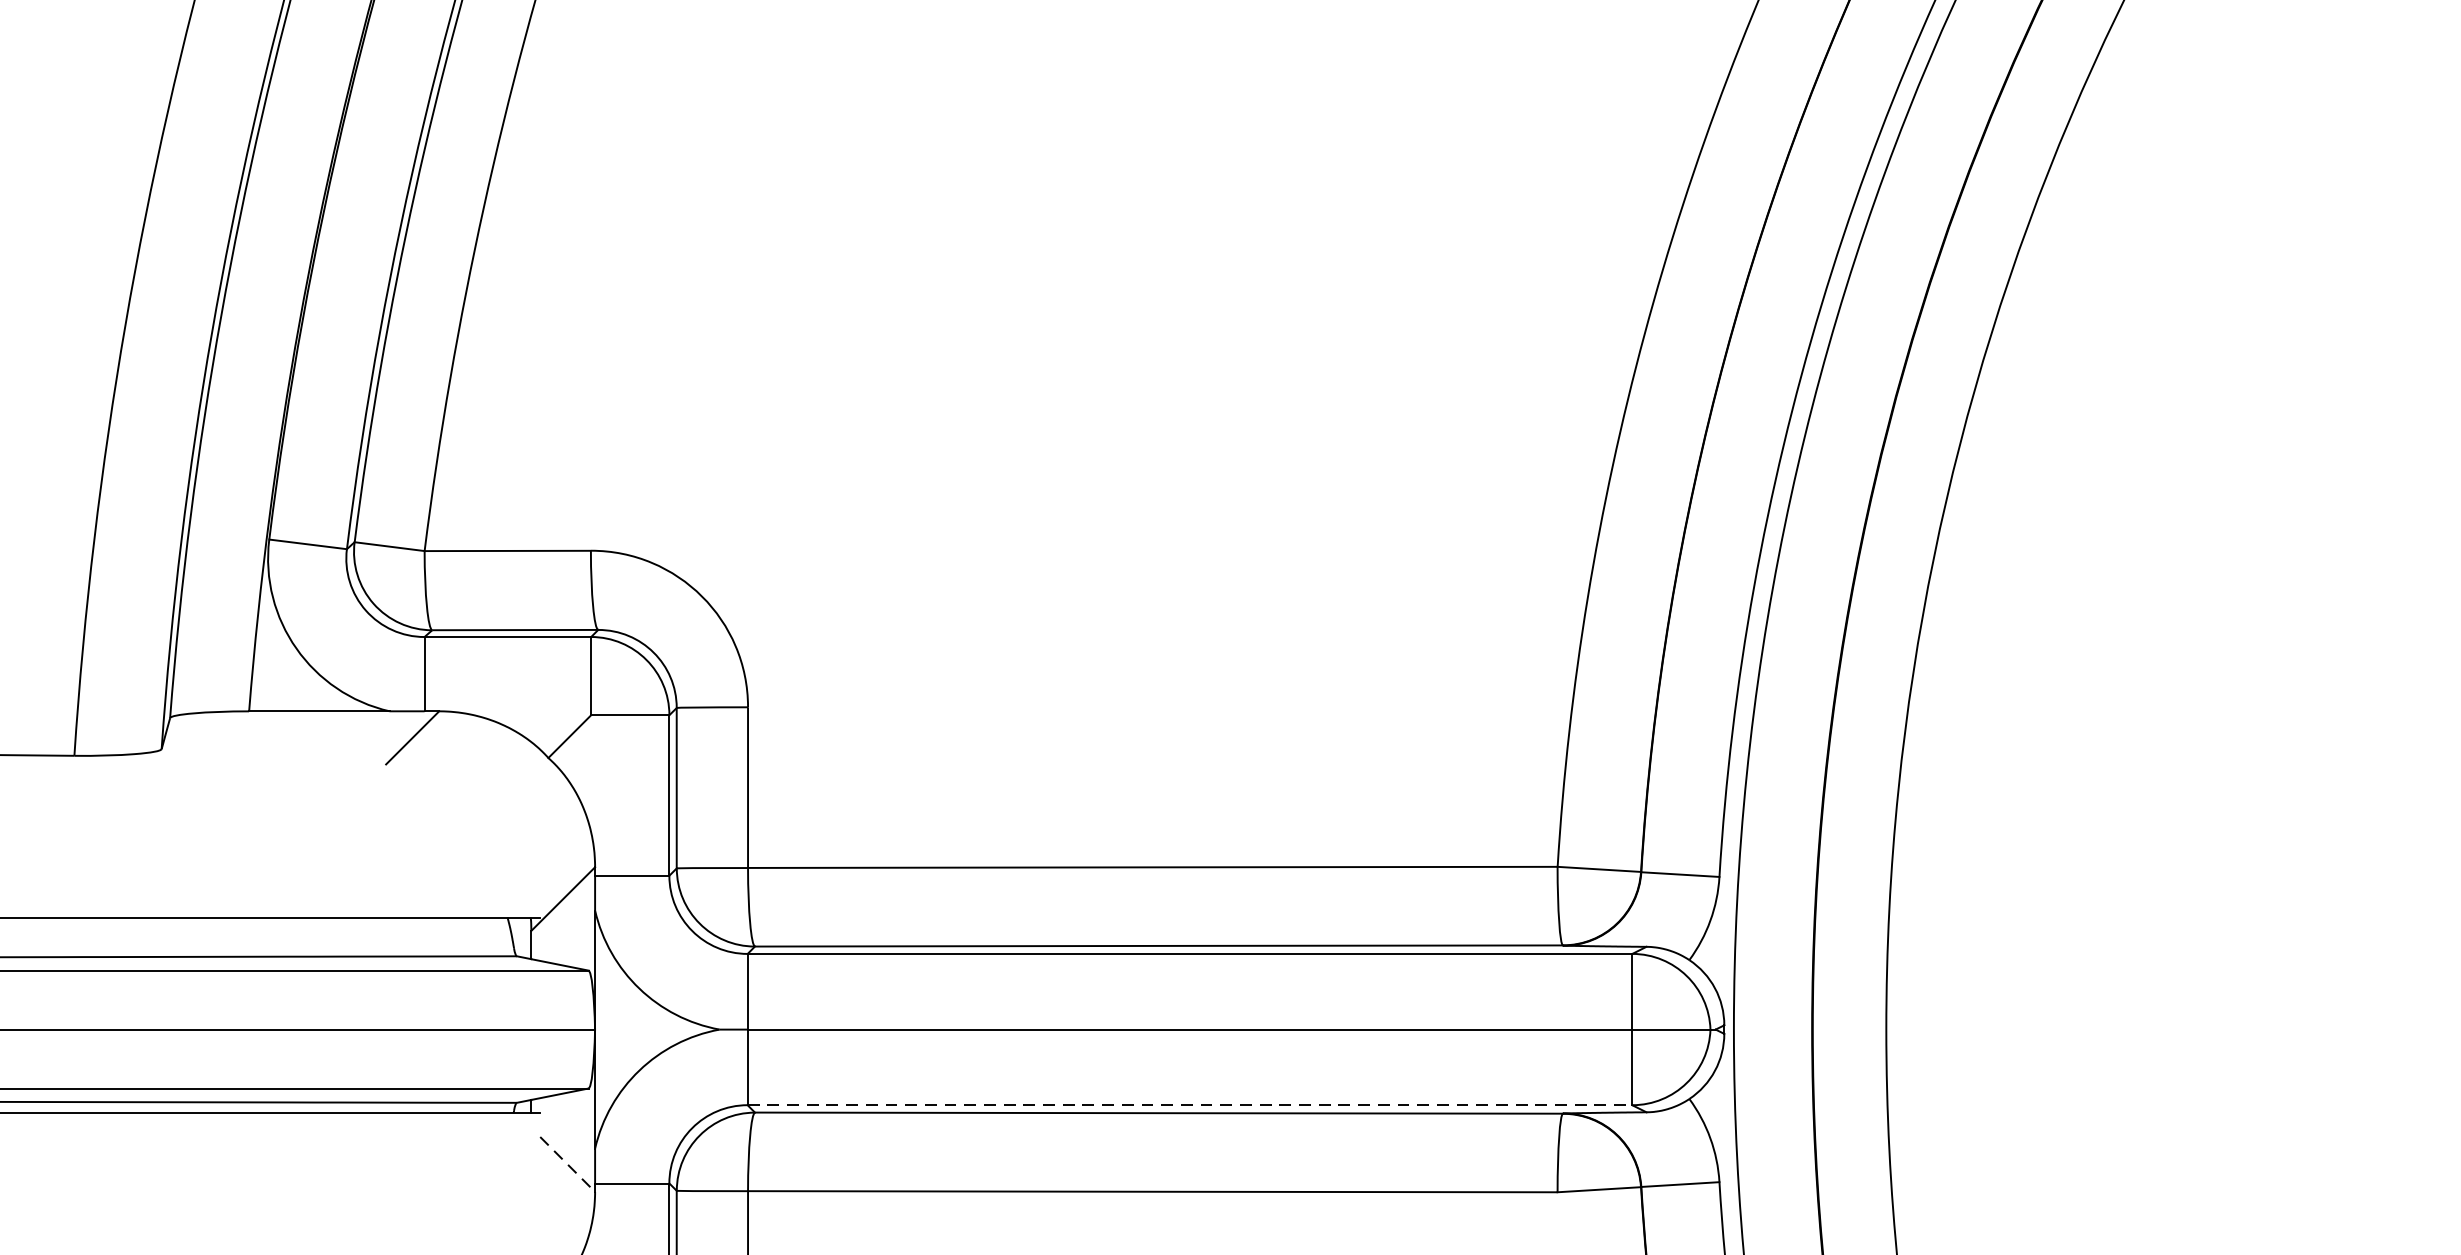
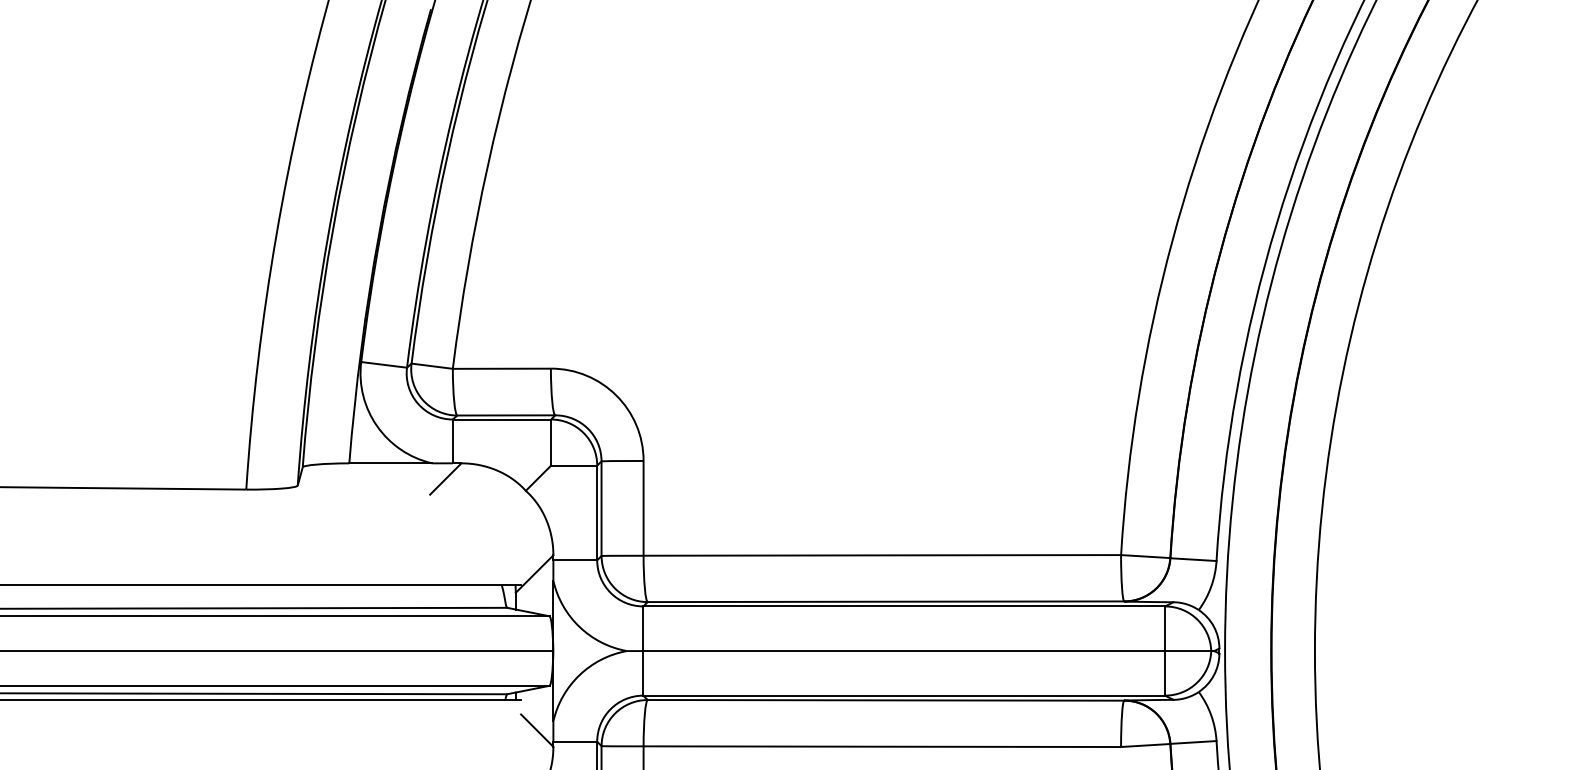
line: (1190, 1104) -> (904, 695), dashed -> solid
line: (568, 1164) -> (537, 730), dashed -> solid

